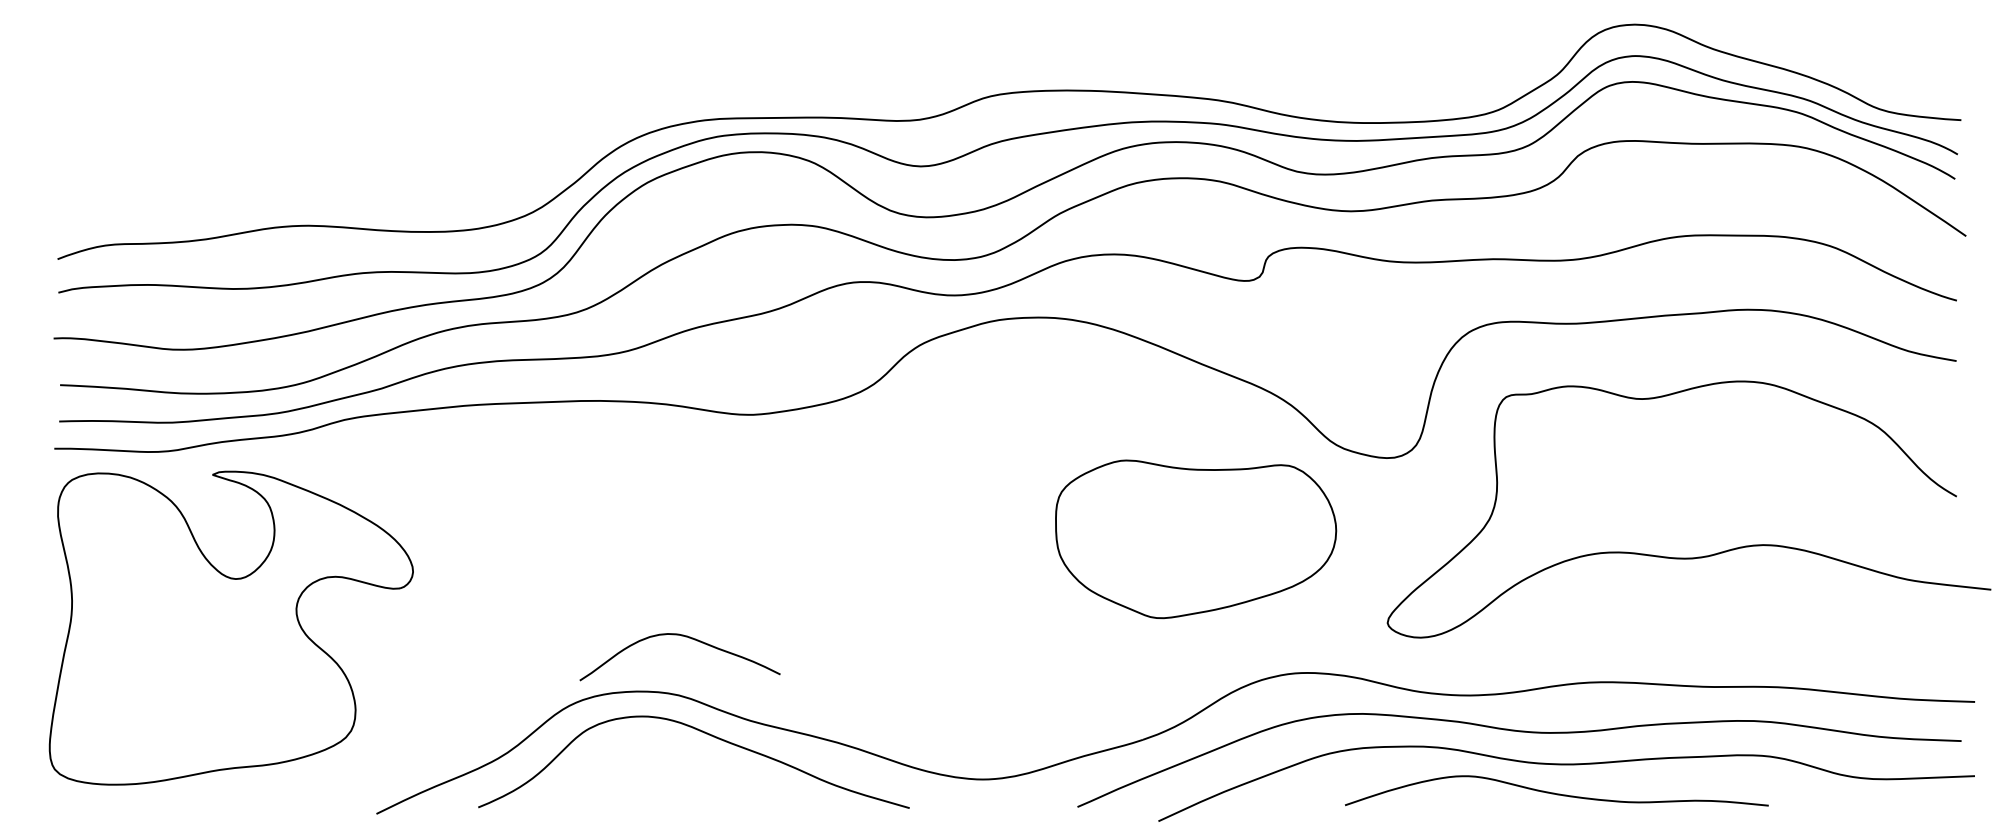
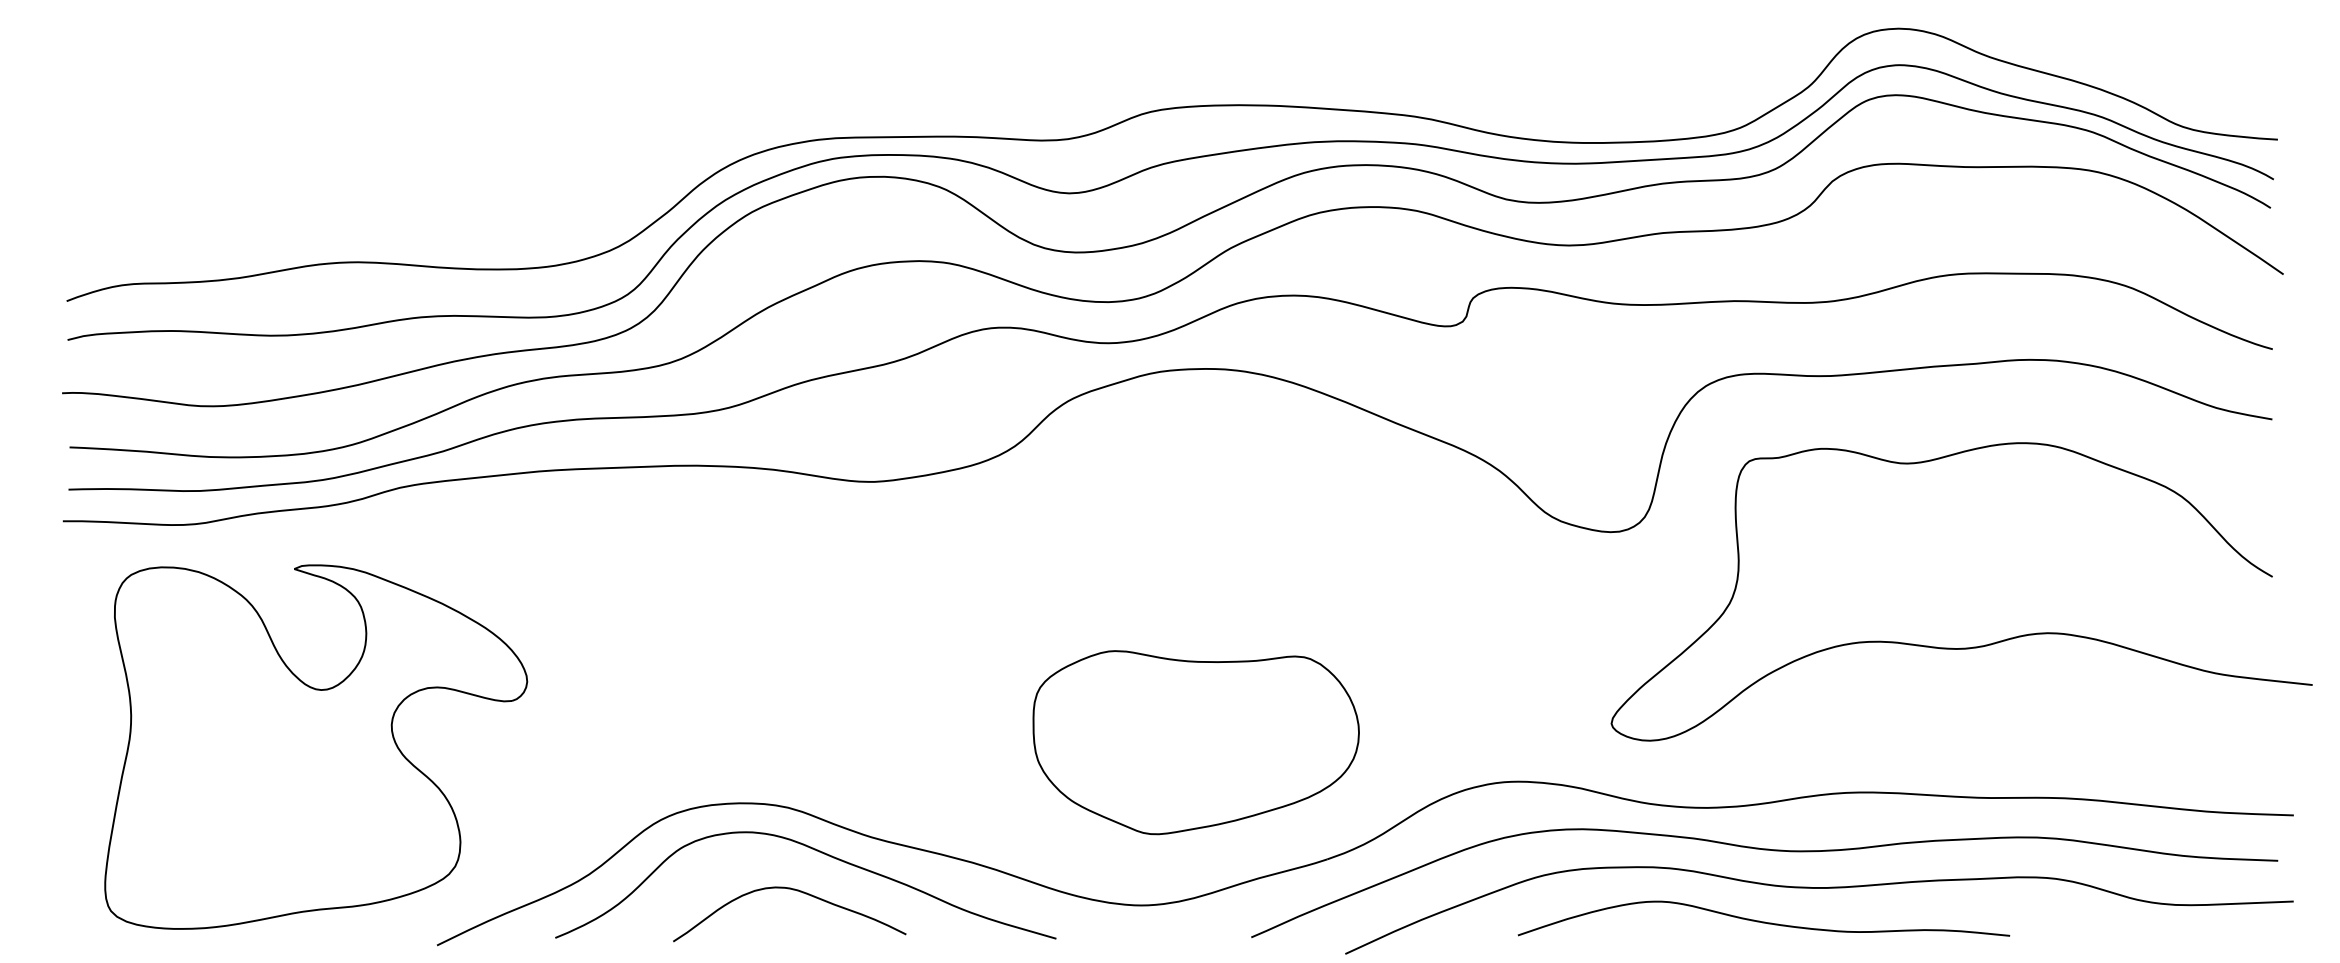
part: (1196, 539) -> (1196, 742), moved
part: (230, 627) -> (315, 746), moved
curve: (685, 637) -> (795, 891), moved
curve: (1554, 792) -> (1761, 920), moved

